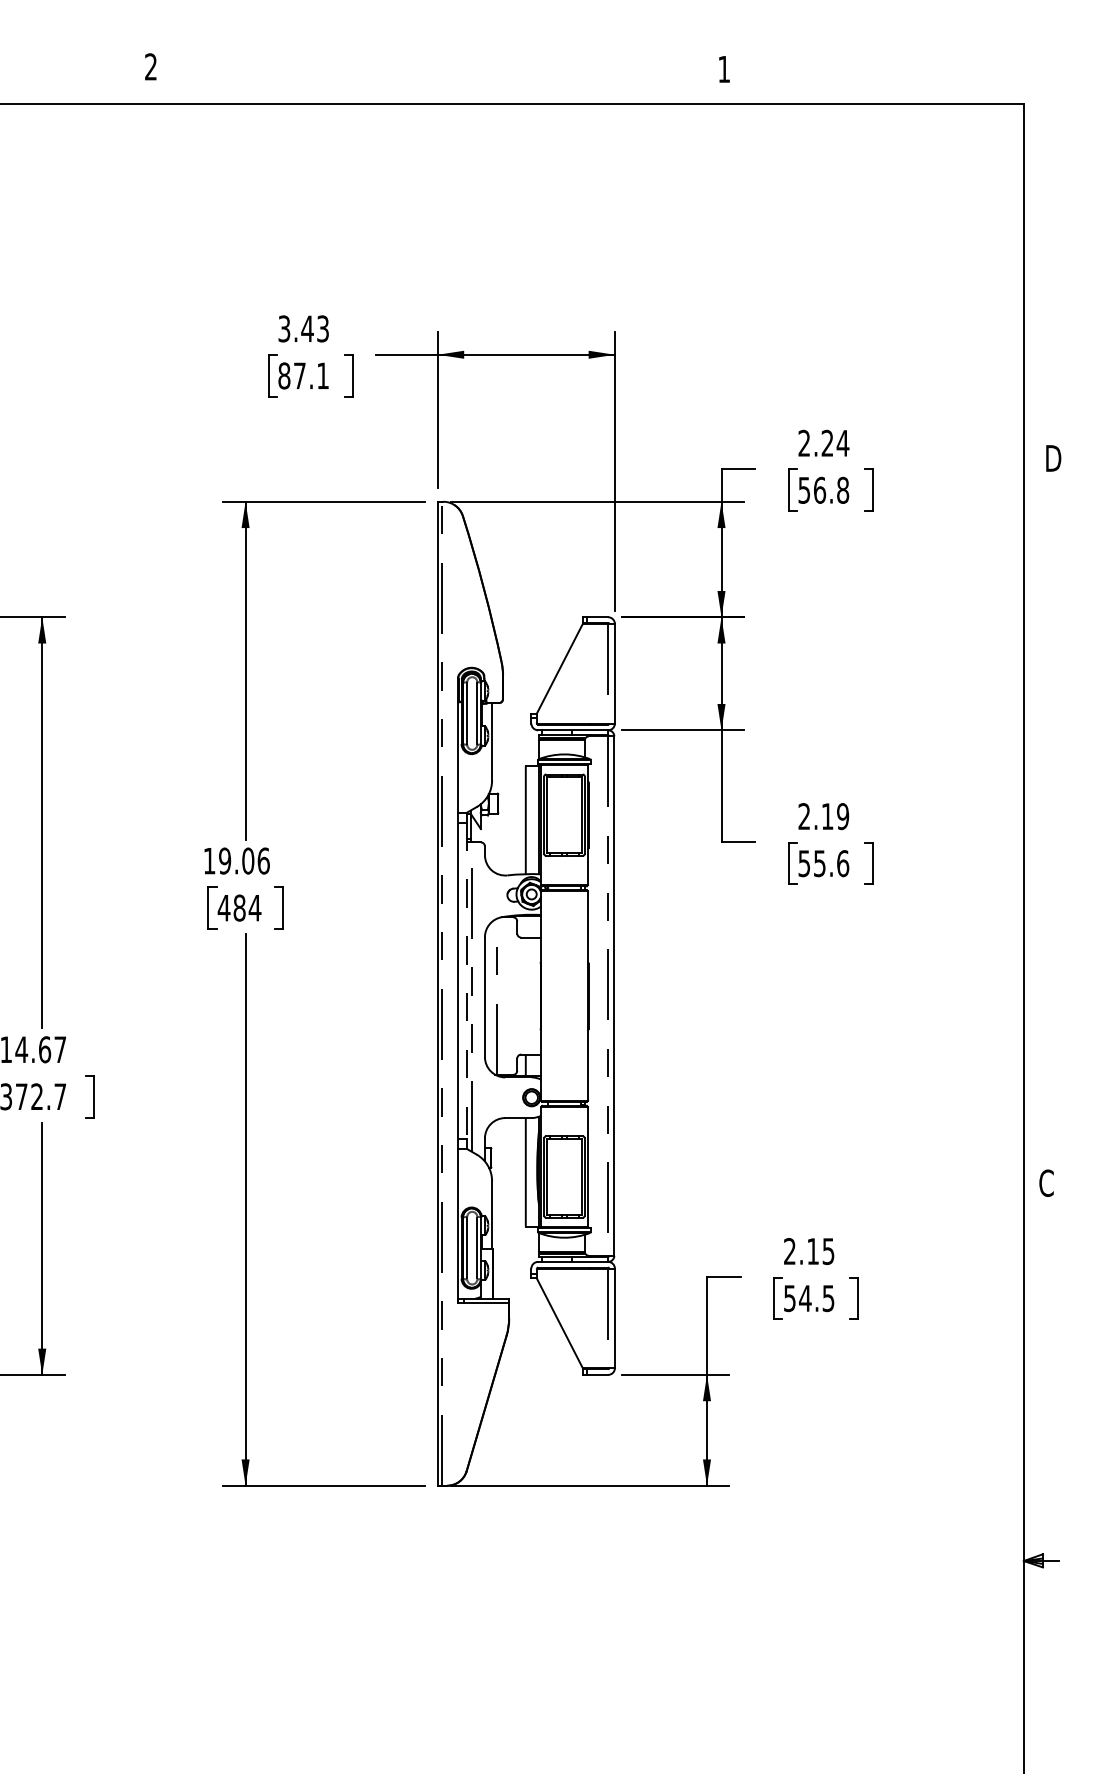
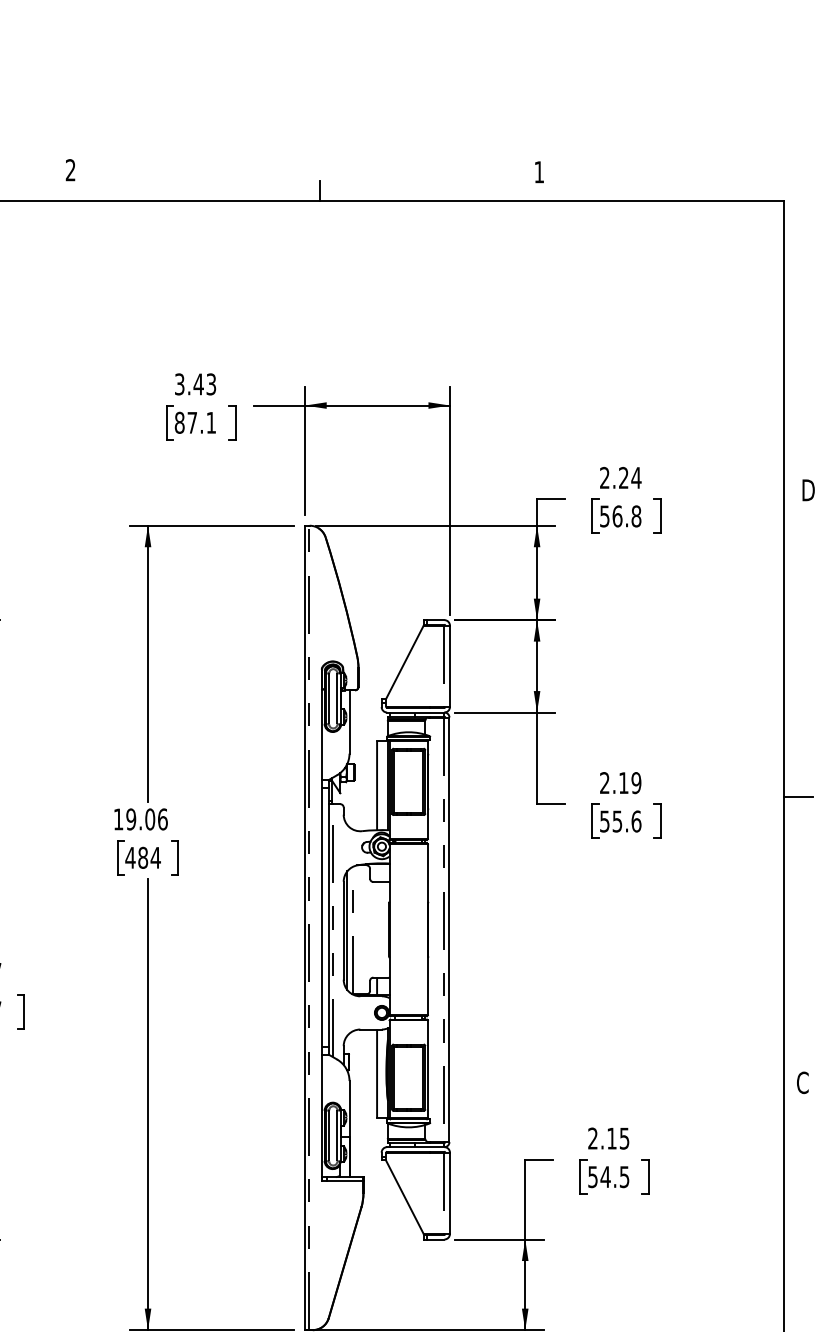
line: (455, 92) -> (319, 191), added
line: (1041, 833) -> (798, 796), added
line: (466, 981) -> (328, 917), dashed -> solid
line: (489, 996) -> (347, 930), added

